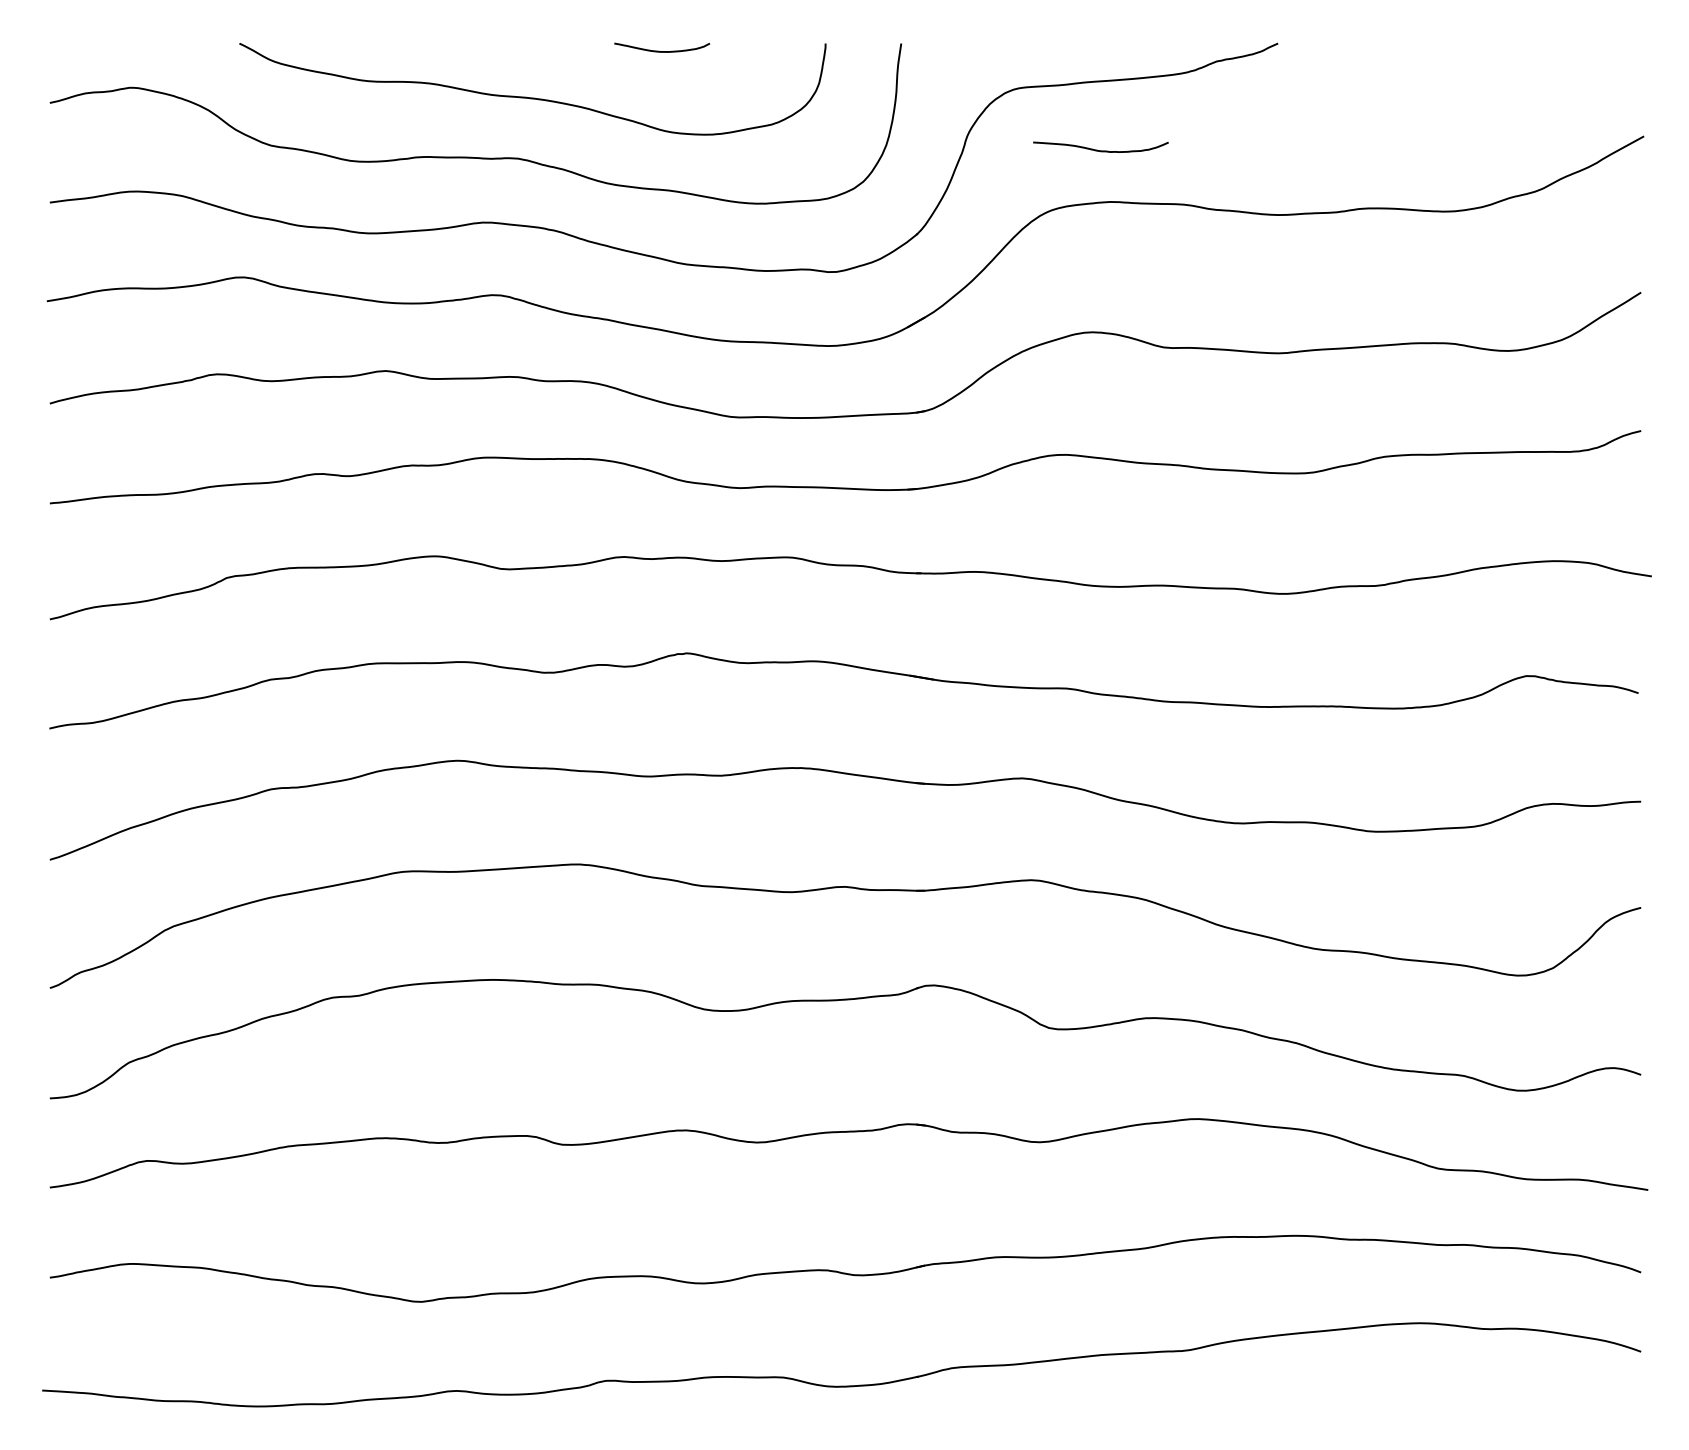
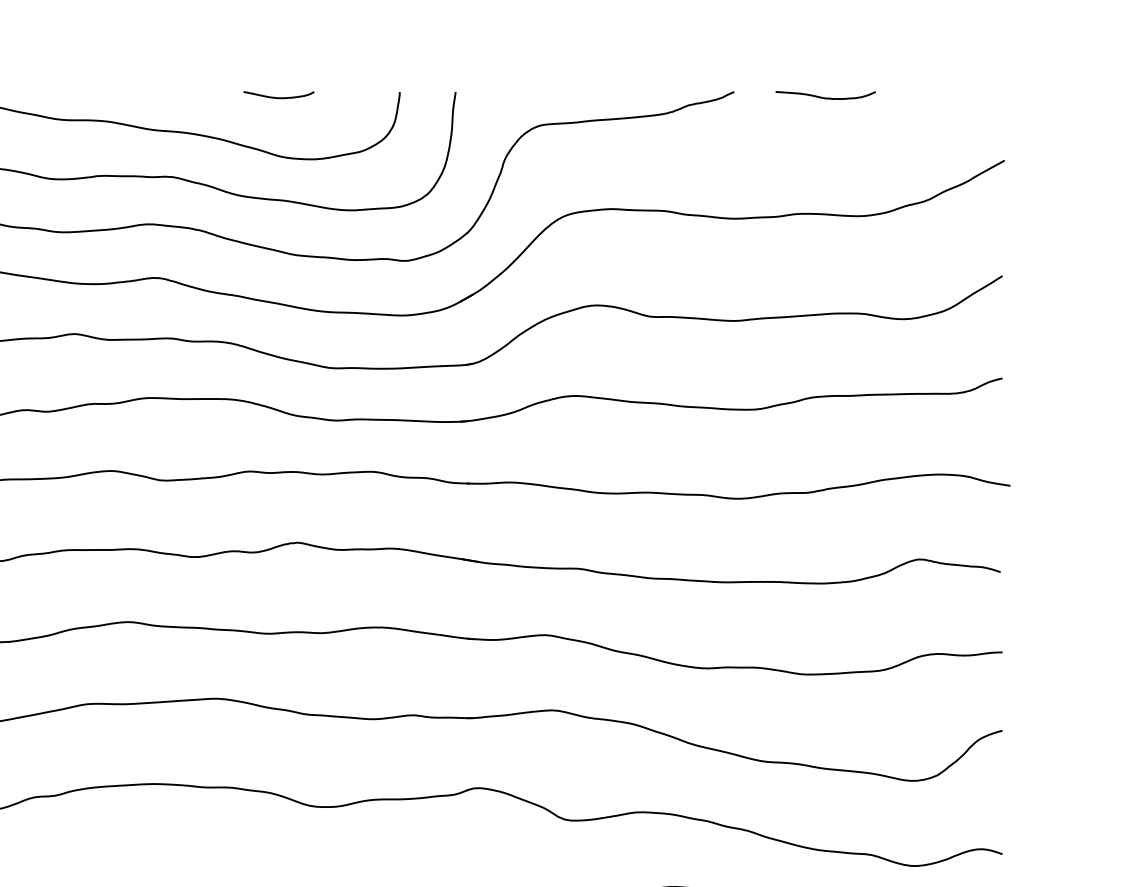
curve: (1100, 150) -> (825, 97), moved

